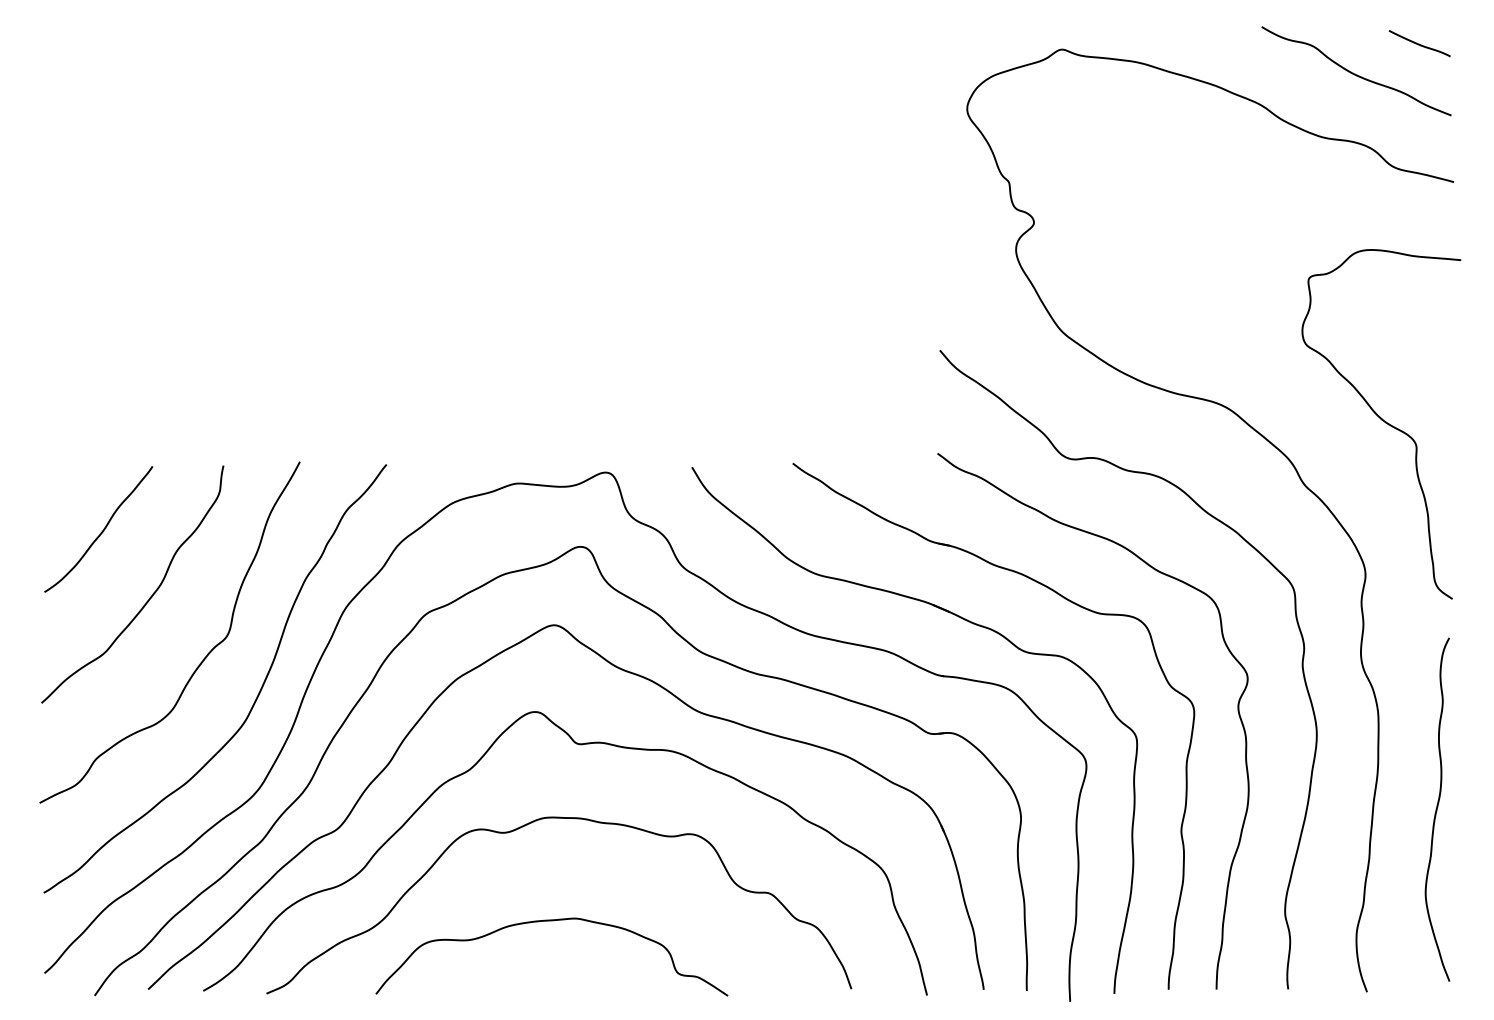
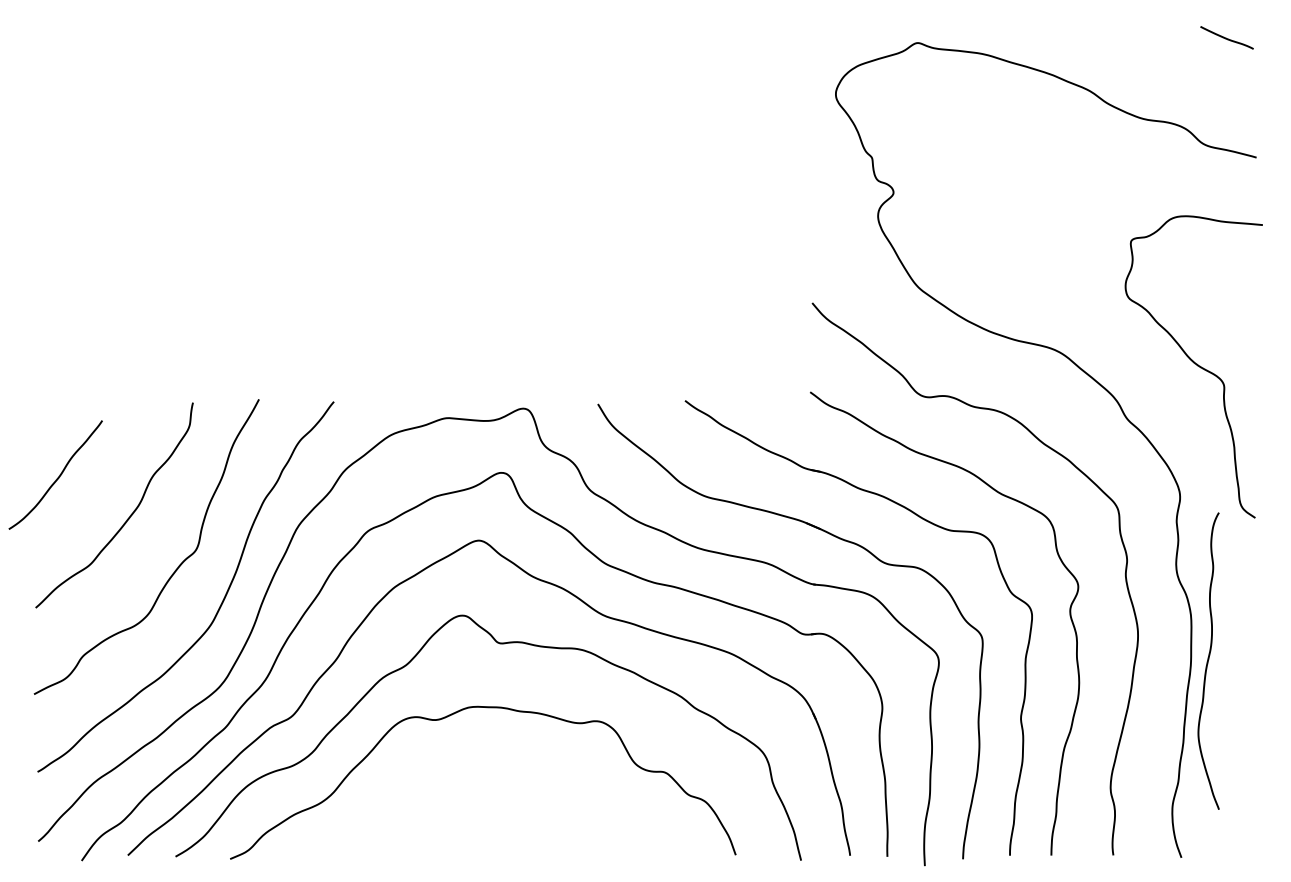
curve: (1355, 73) -> (1171, 63), removed
curve: (101, 531) -> (58, 476), moved
curve: (1437, 809) -> (1208, 660), moved
curve: (551, 921) -> (476, 796), removed

